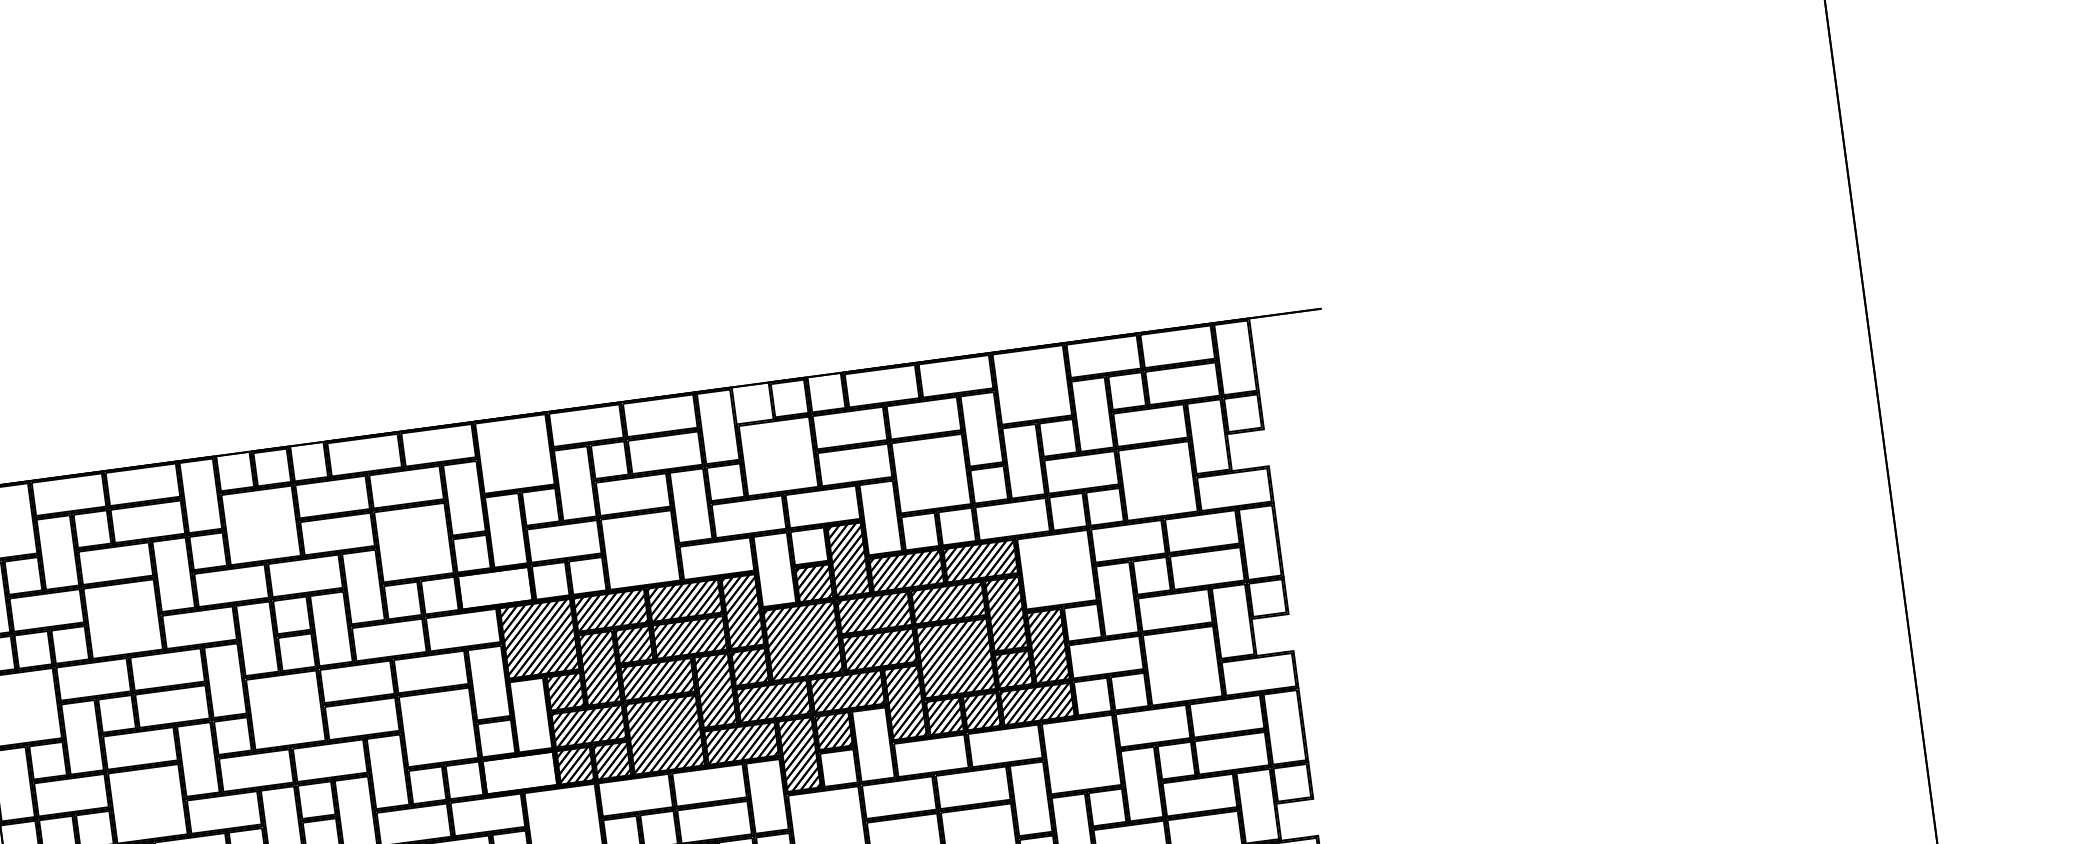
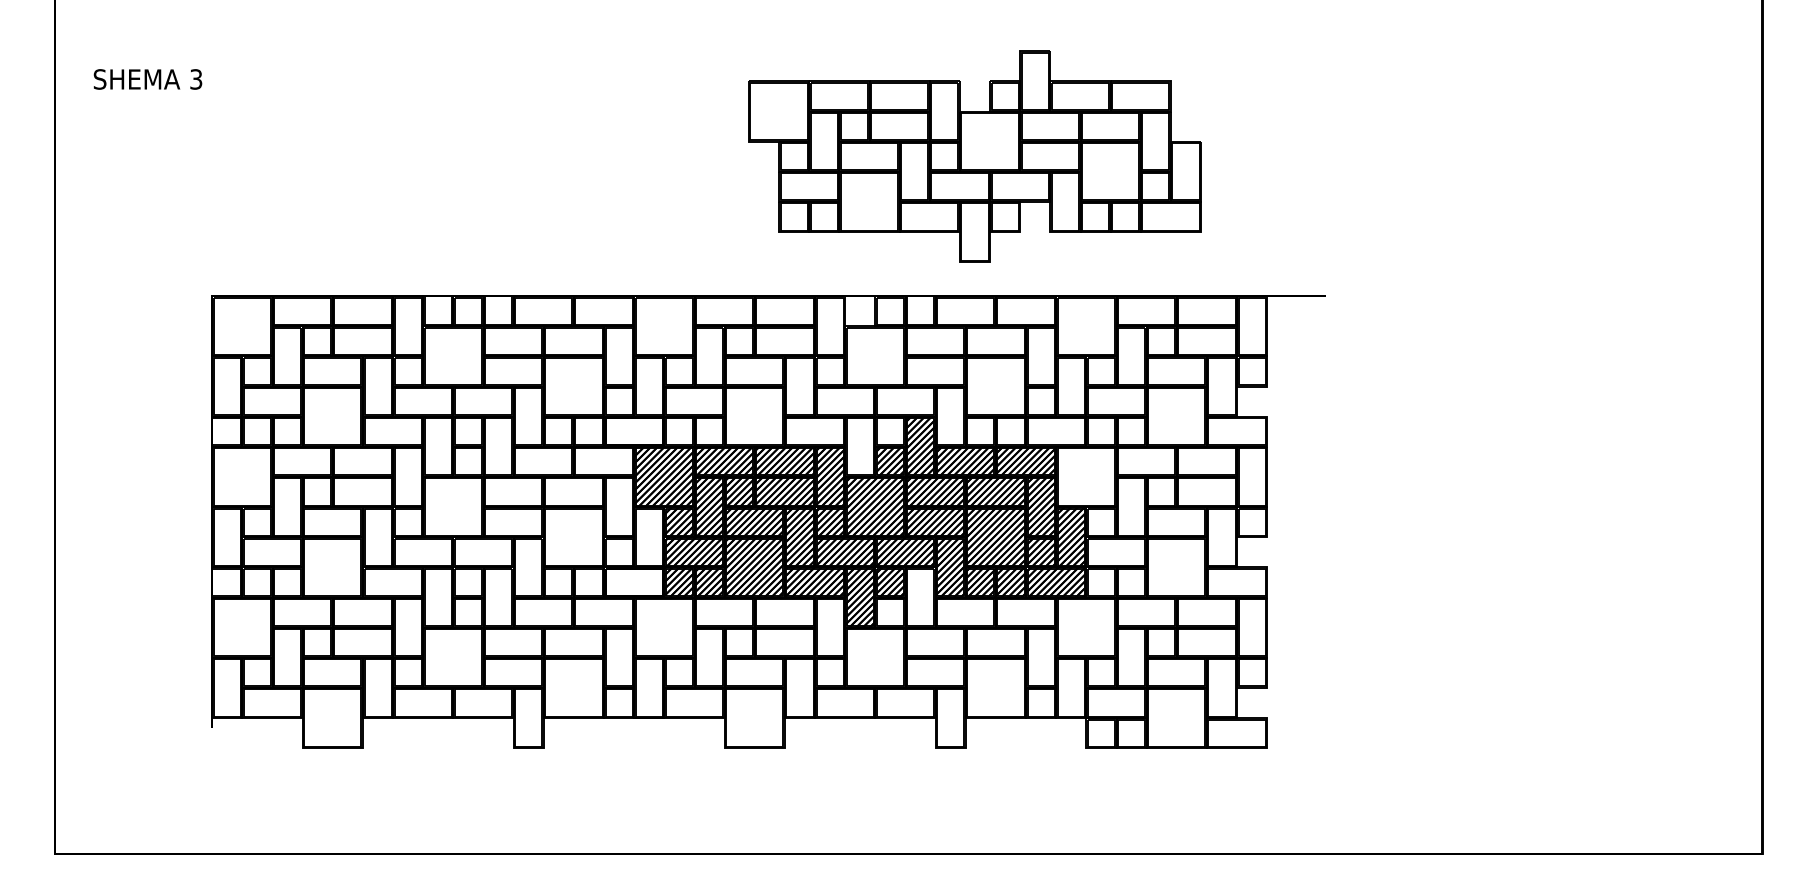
part: (867, 195) -> (974, 156), added

